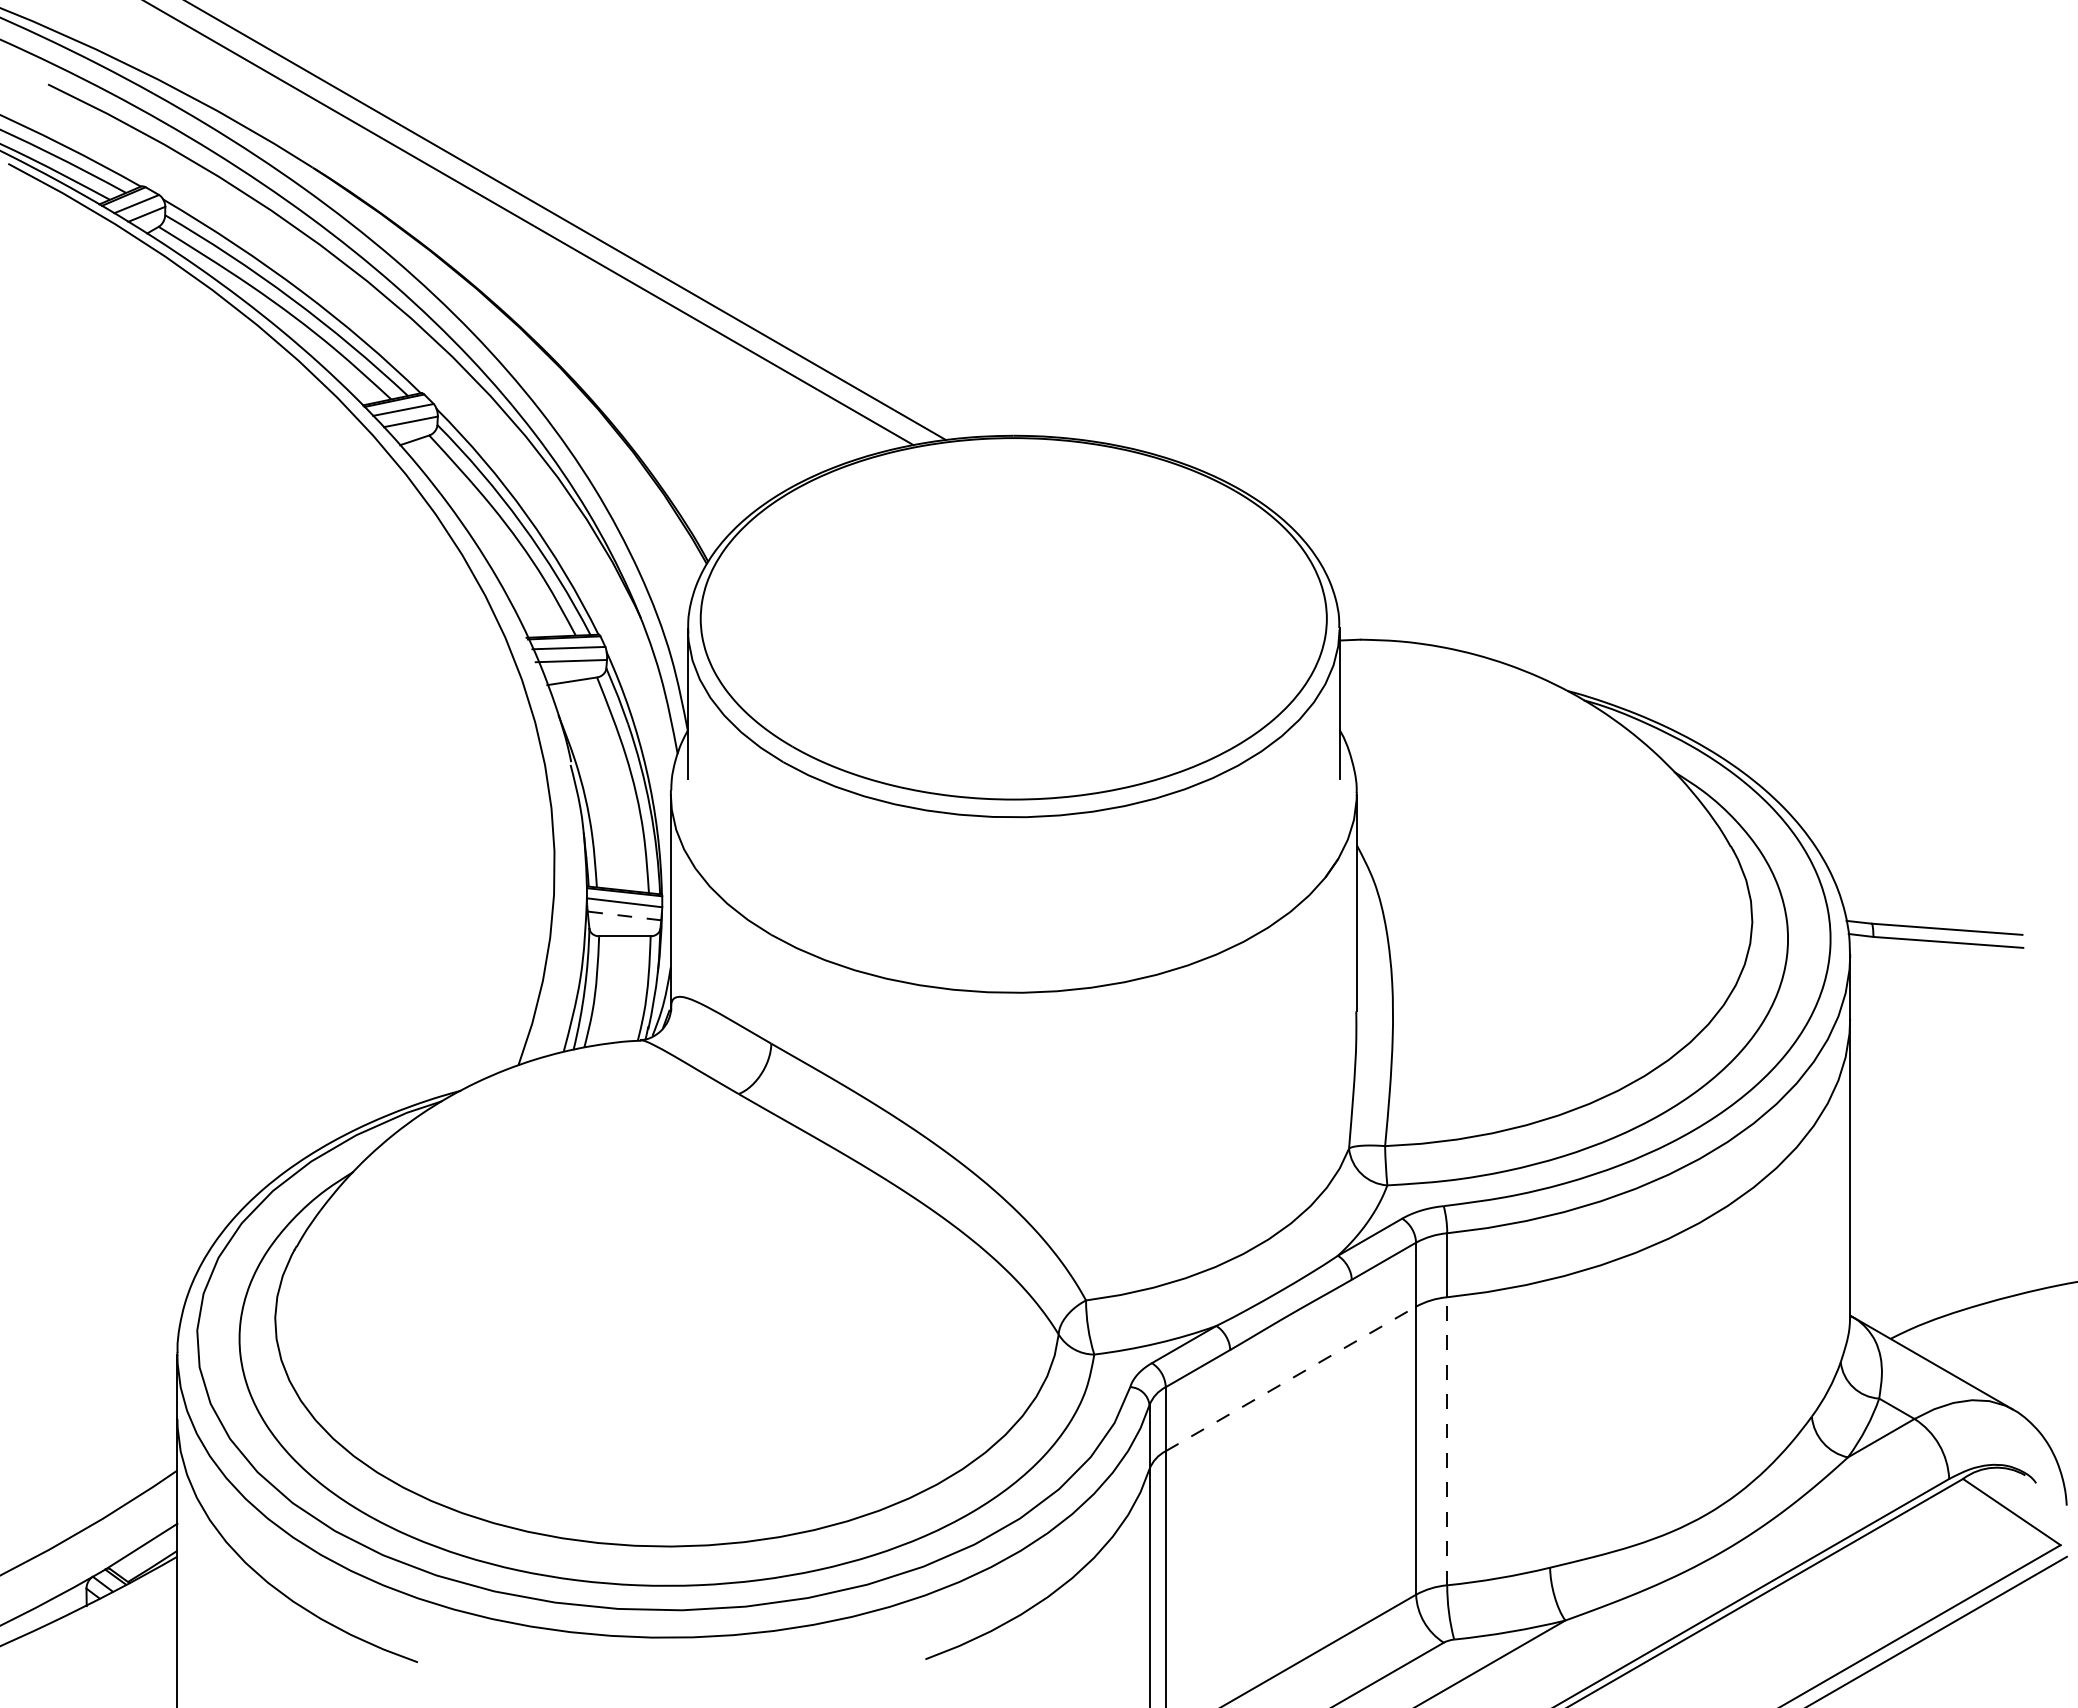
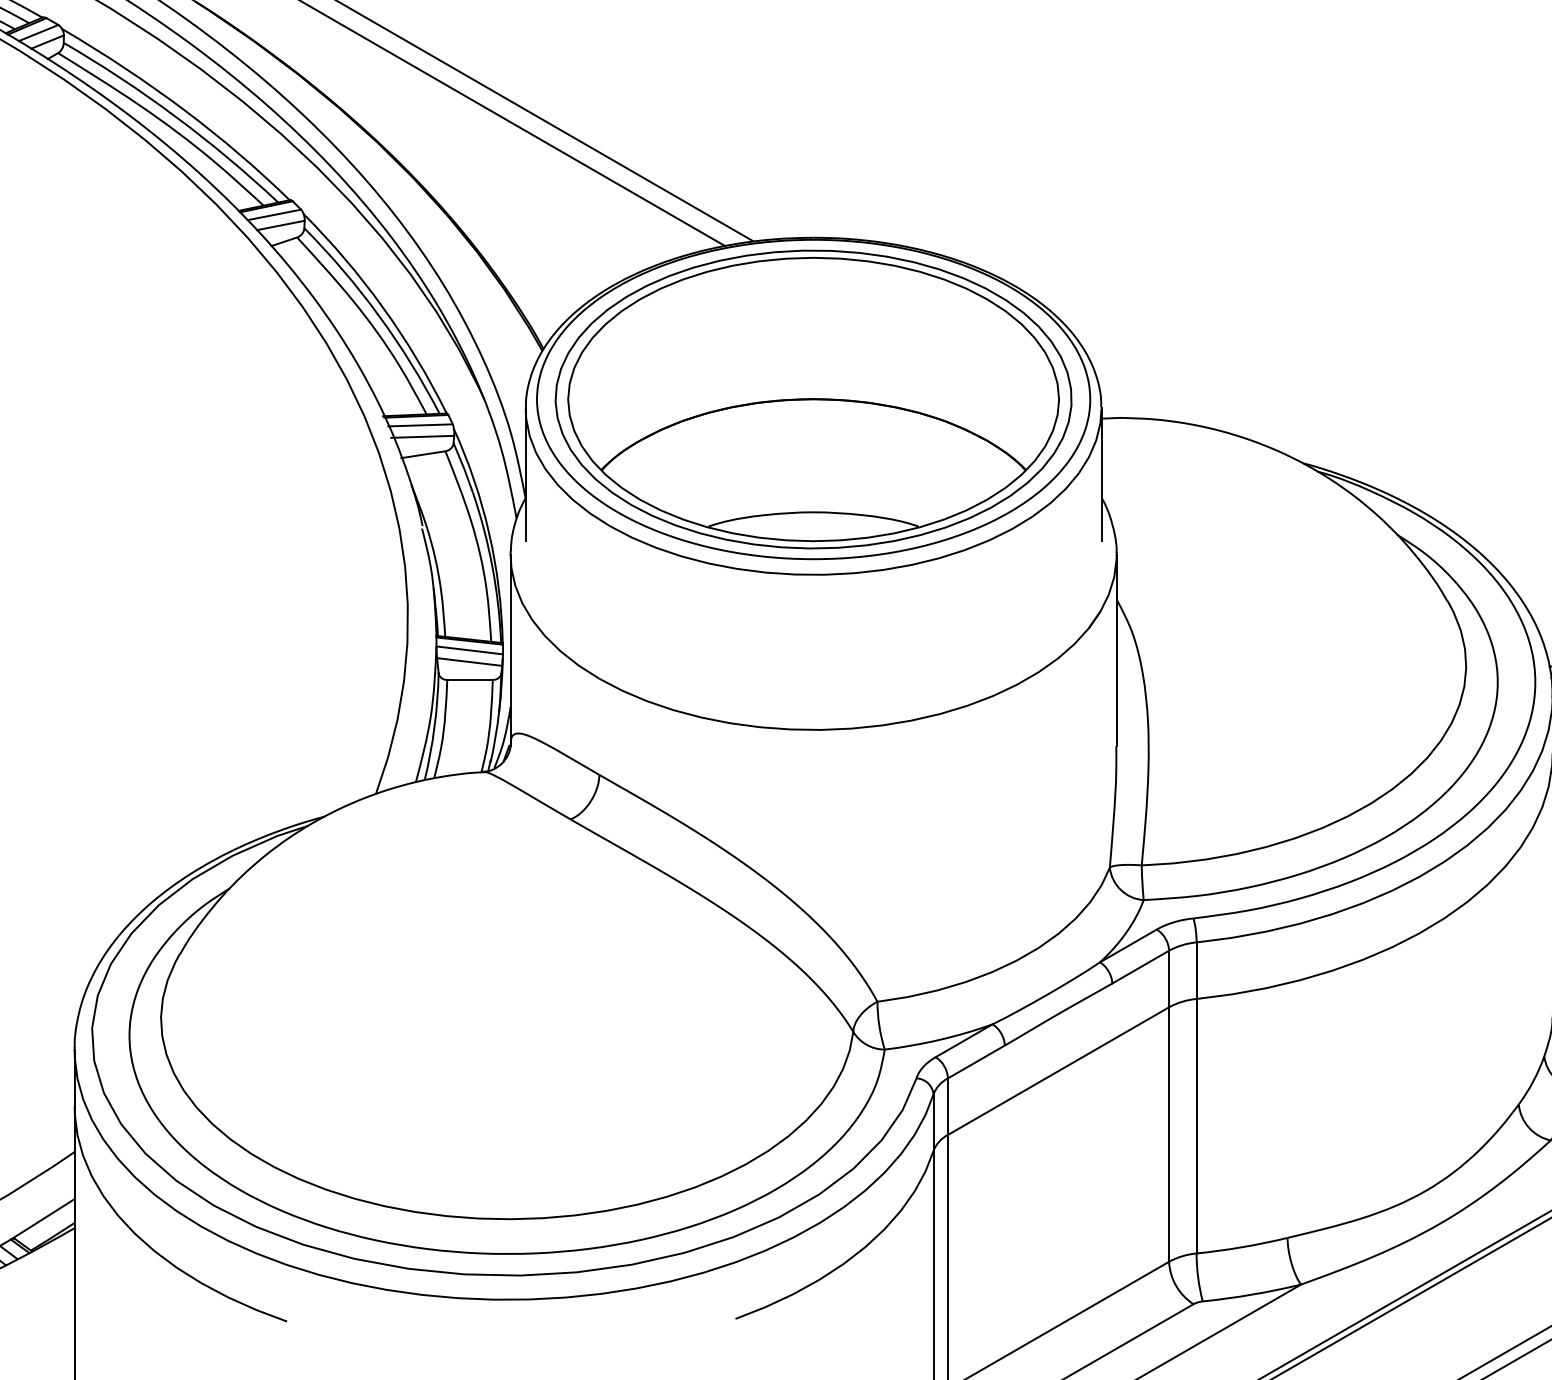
part: (1013, 618) -> (813, 399), added
line: (624, 915) -> (469, 661), dashed -> solid
line: (1290, 1378) -> (1058, 1070), dashed -> solid
line: (1447, 1440) -> (1196, 1125), dashed -> solid

